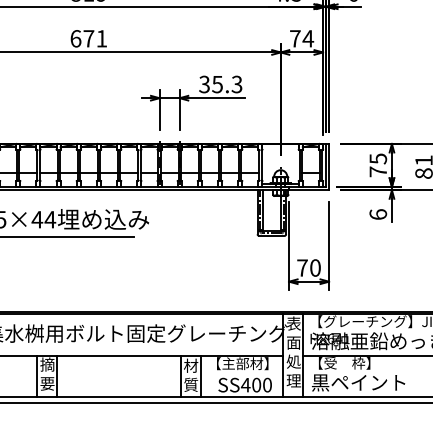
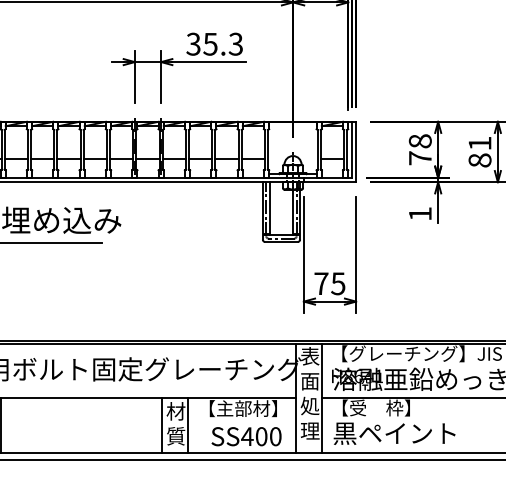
text: (377, 158) -> (419, 140), 75 -> 78
text: (378, 214) -> (420, 213), 6 -> 1
text: (314, 267) -> (337, 283), 70 -> 75

